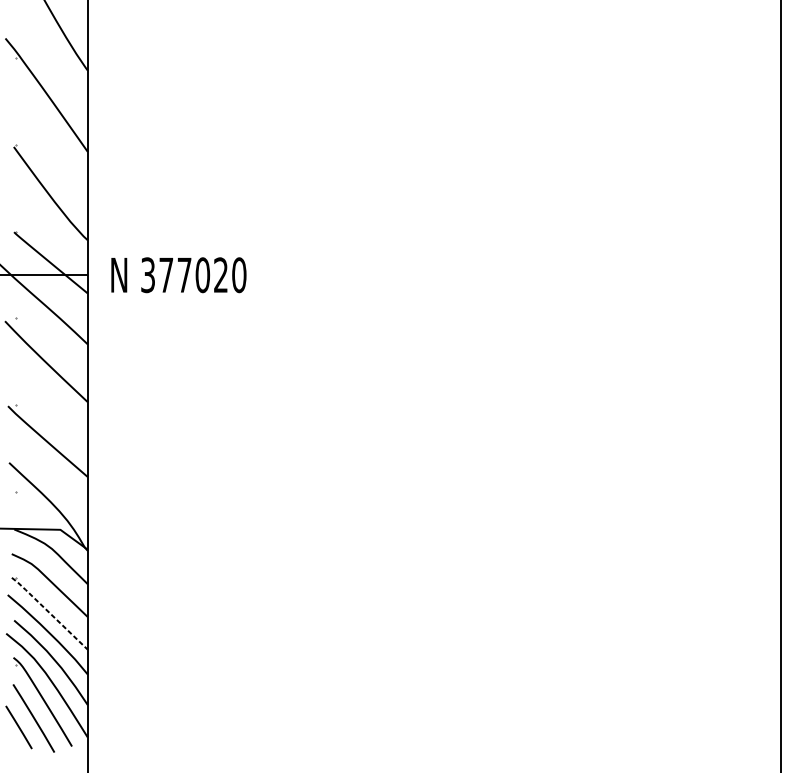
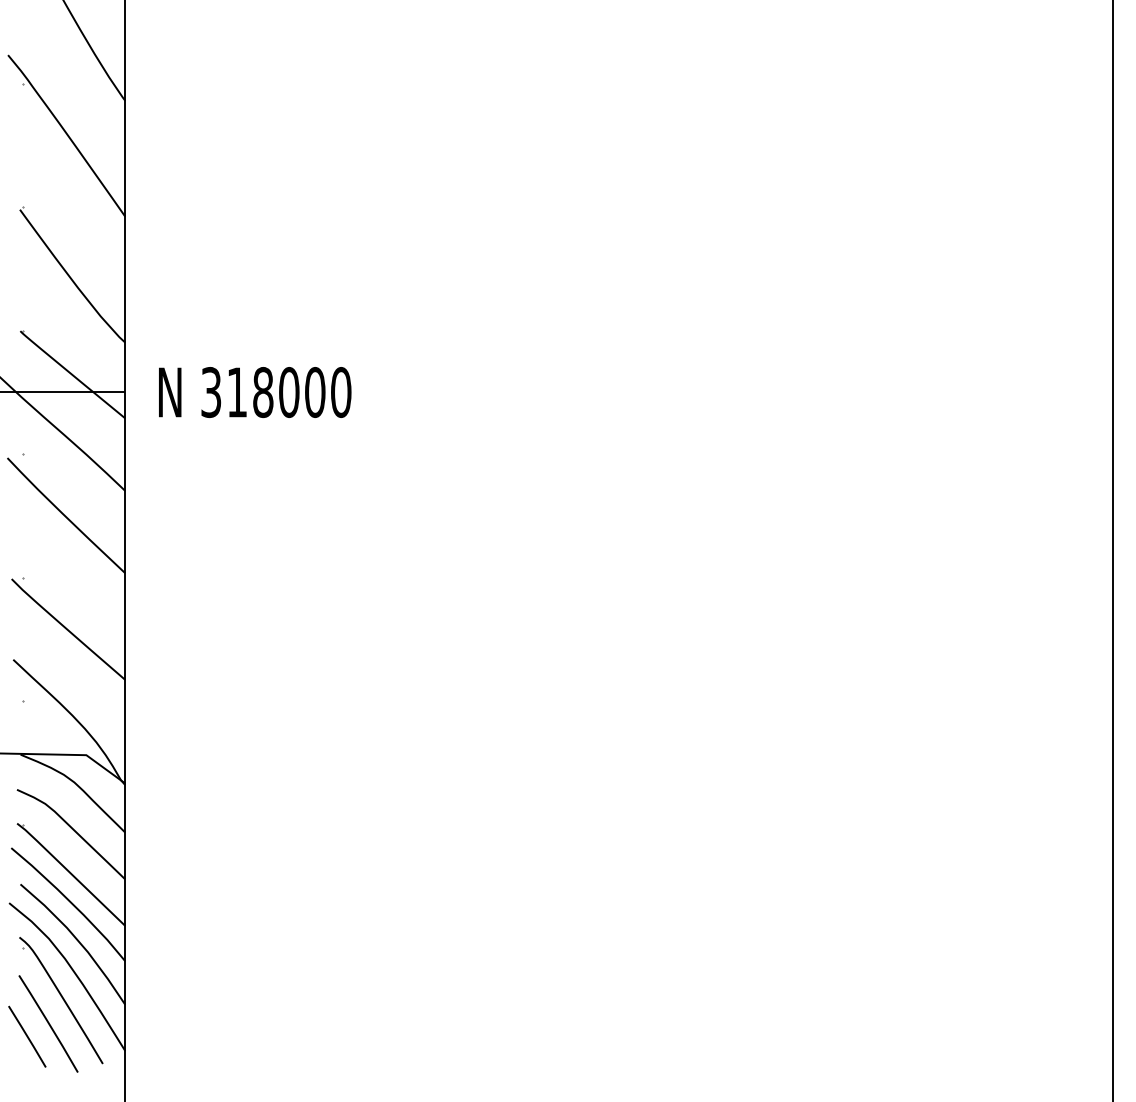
text: (193, 275) -> (276, 392), 377020 -> 318000
line: (49, 612) -> (70, 873), dashed -> solid

